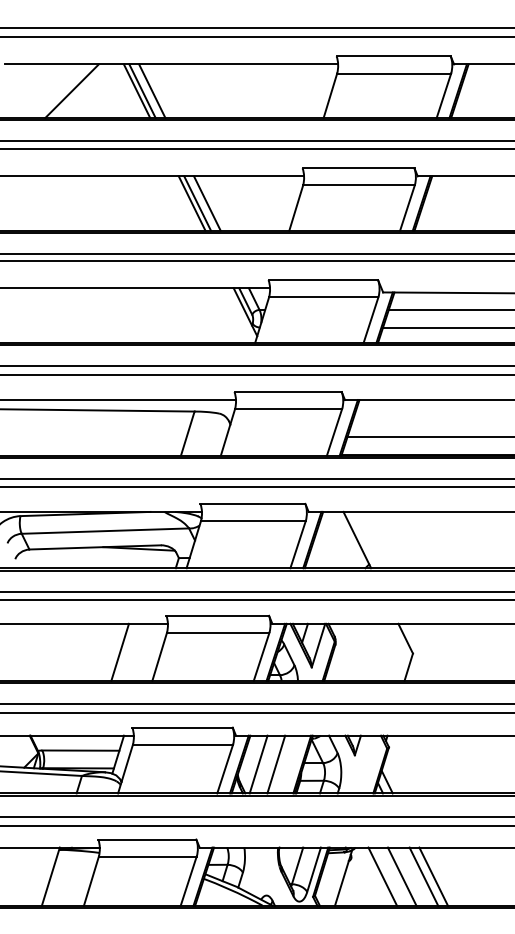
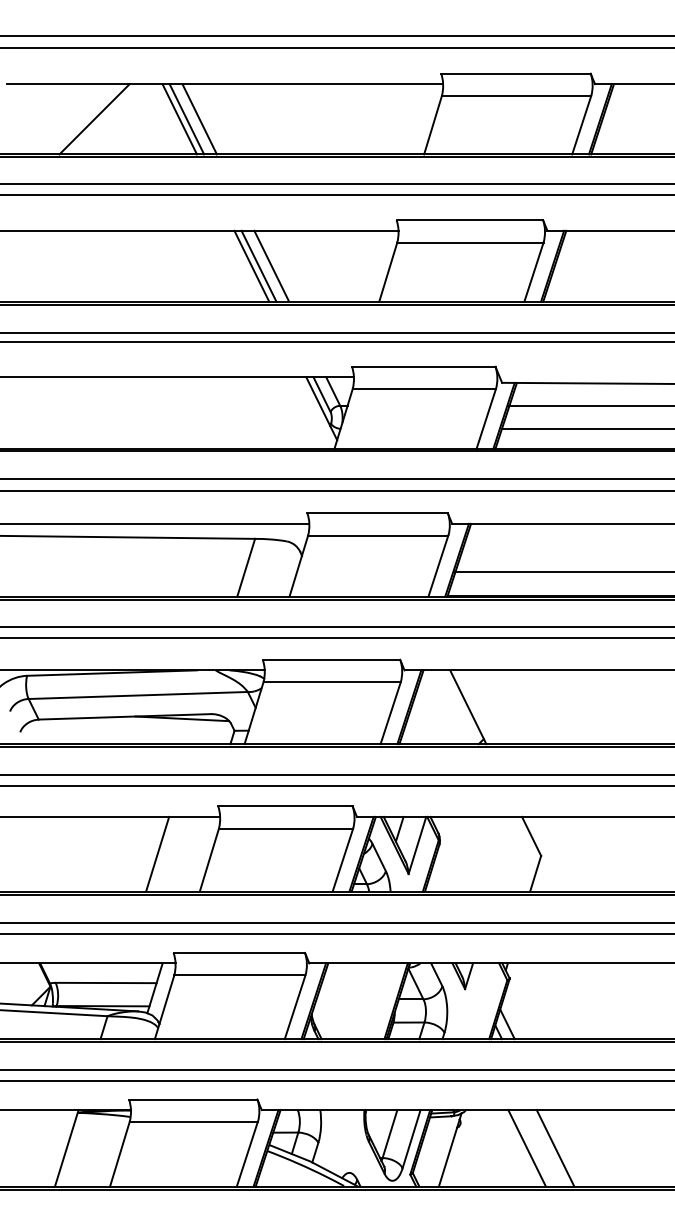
line: (258, 764) -> (338, 1001), removed
line: (276, 764) -> (362, 1001), removed
line: (382, 876) -> (501, 1147), removed
line: (433, 876) -> (568, 1147), removed

